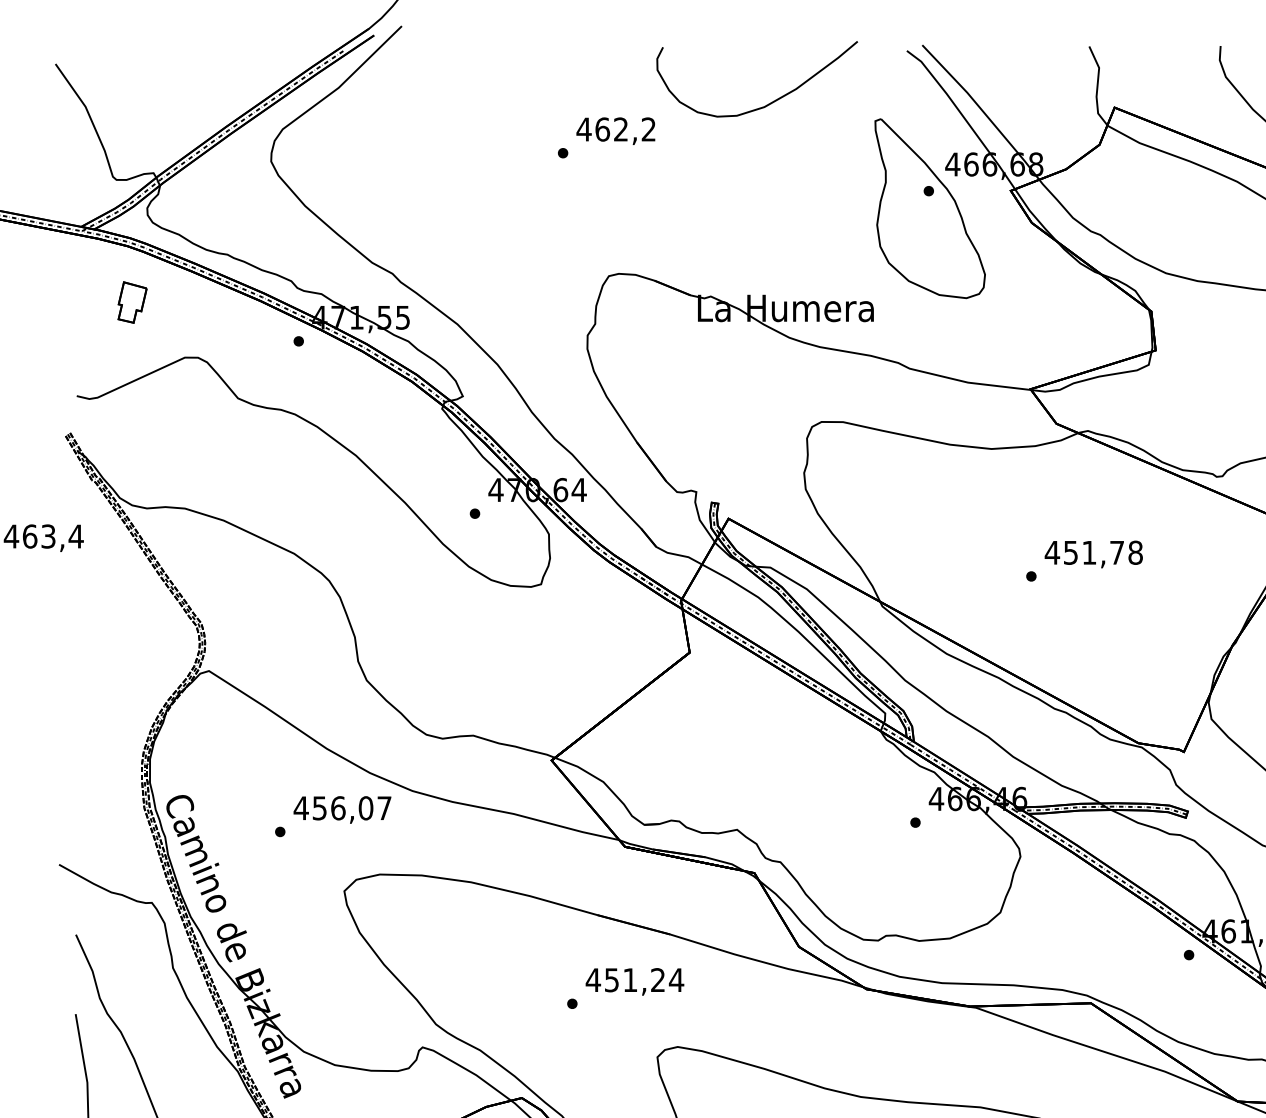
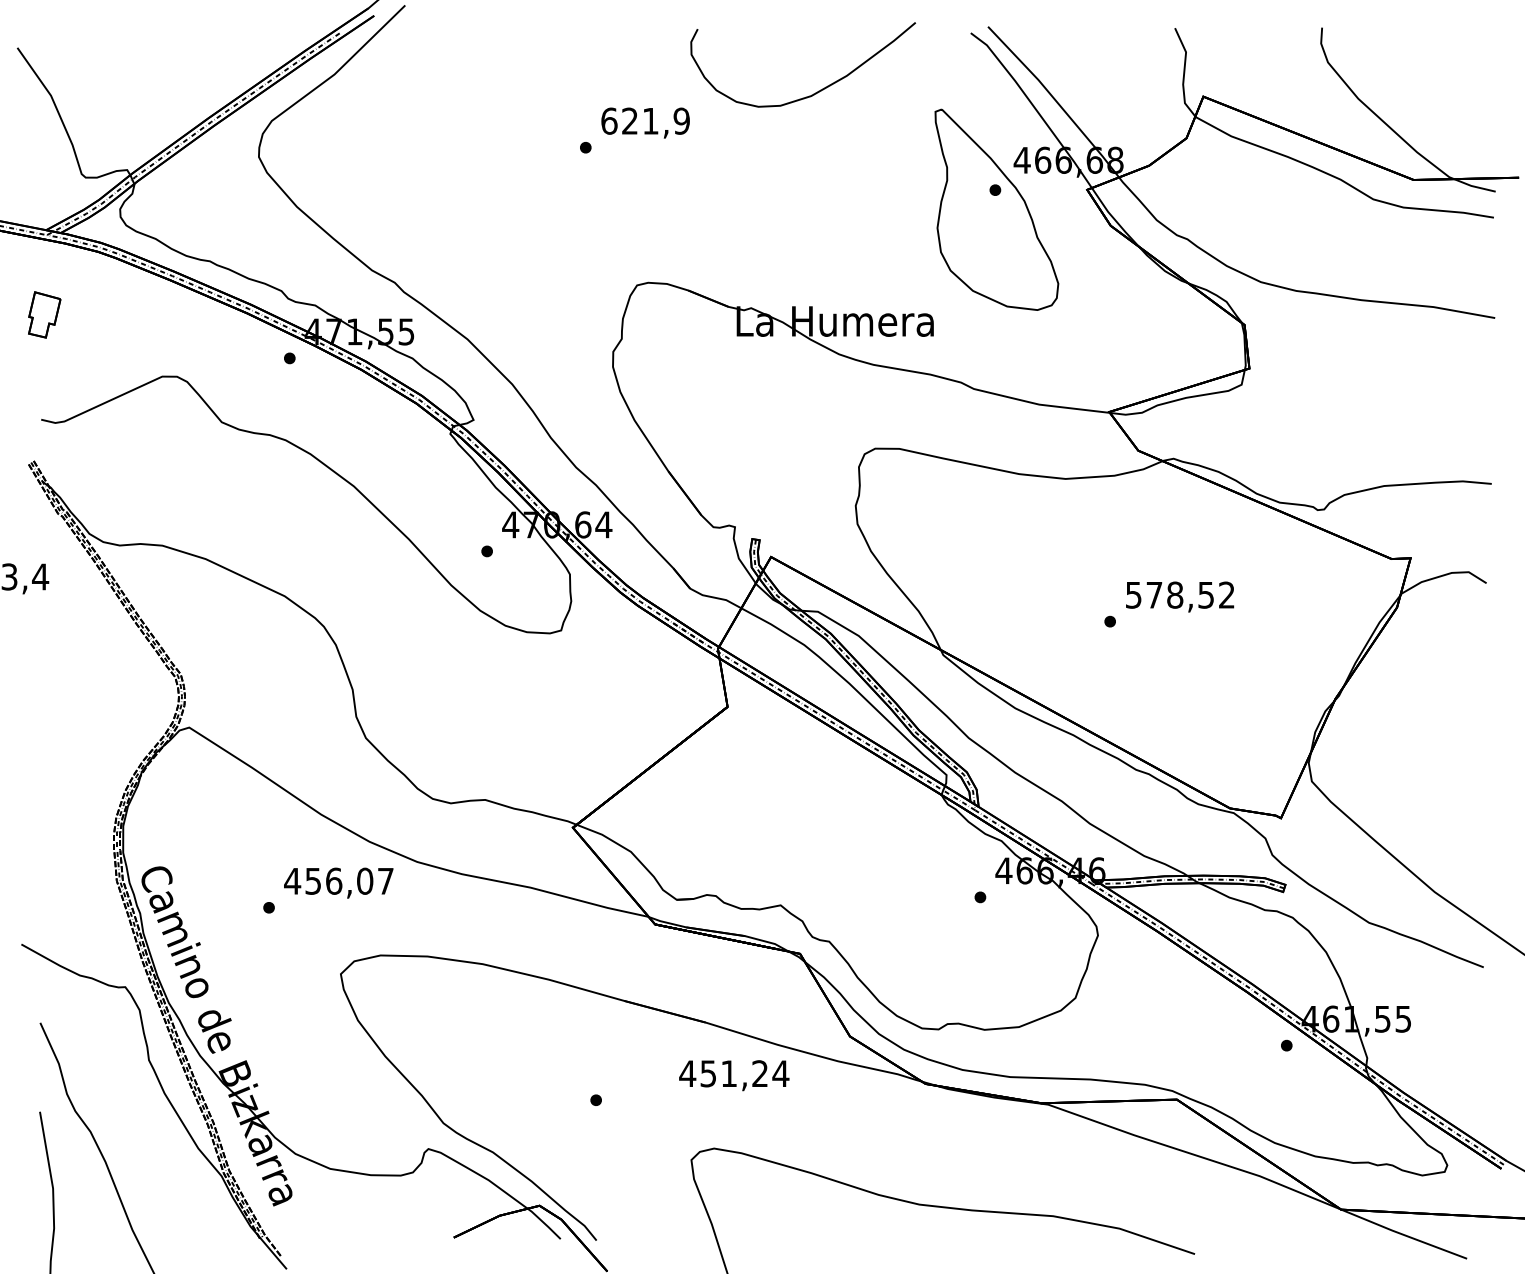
text: (615, 128) -> (644, 120), 462,2 -> 621,9
part: (132, 302) -> (44, 314), moved
text: (1094, 552) -> (1180, 594), 451,78 -> 578,52
text: (635, 981) -> (734, 1075), moved

